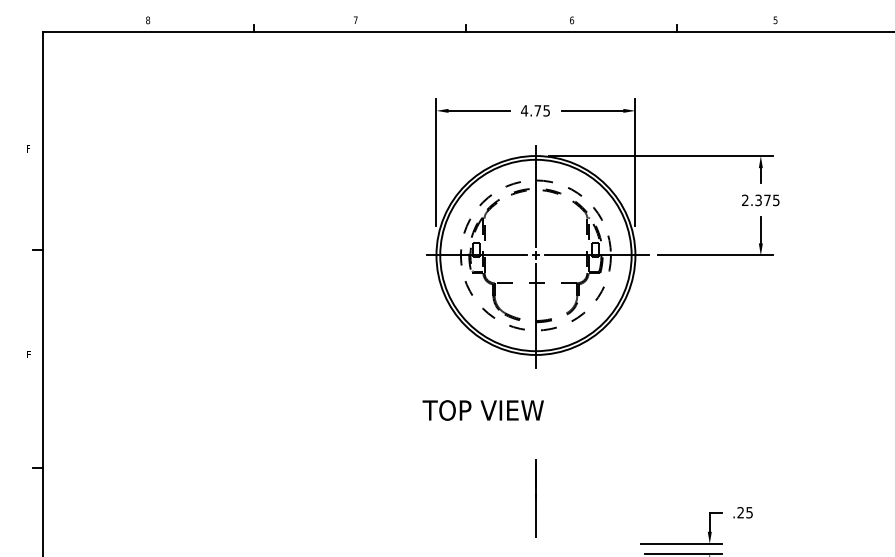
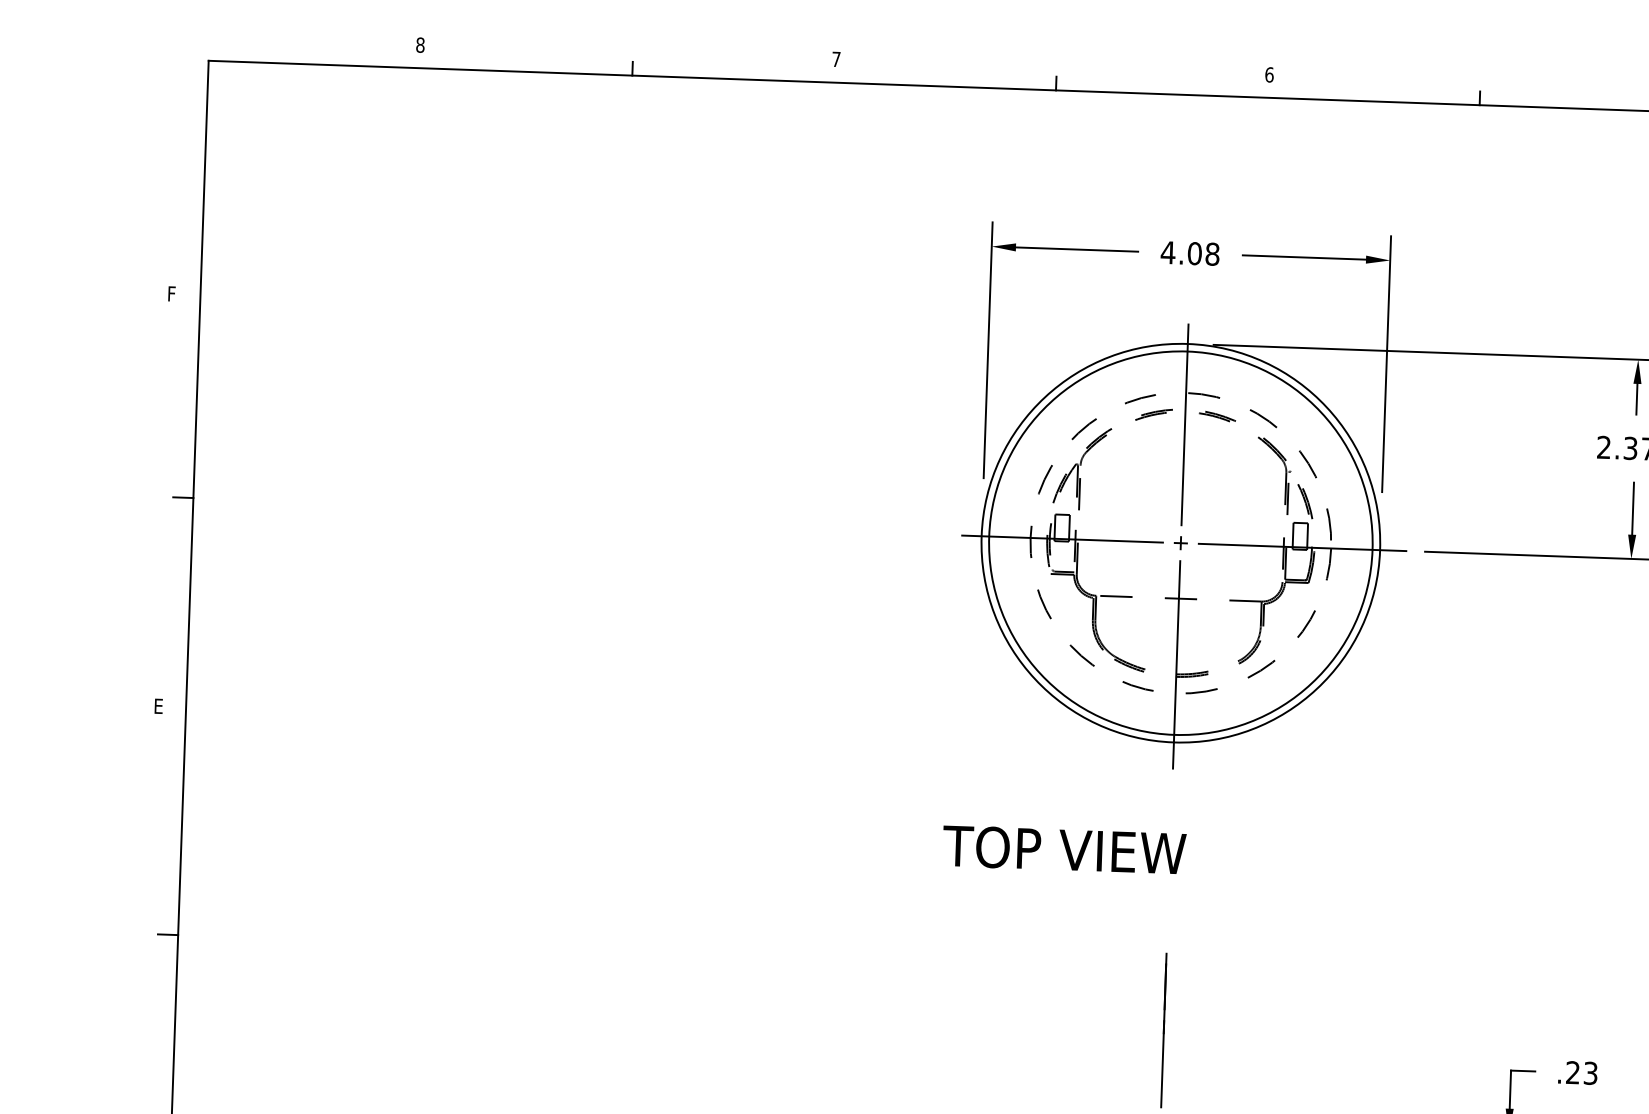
text: (542, 110) -> (1204, 253), 4.75 -> 4.08
text: (749, 512) -> (1590, 1072), .25 -> .23

